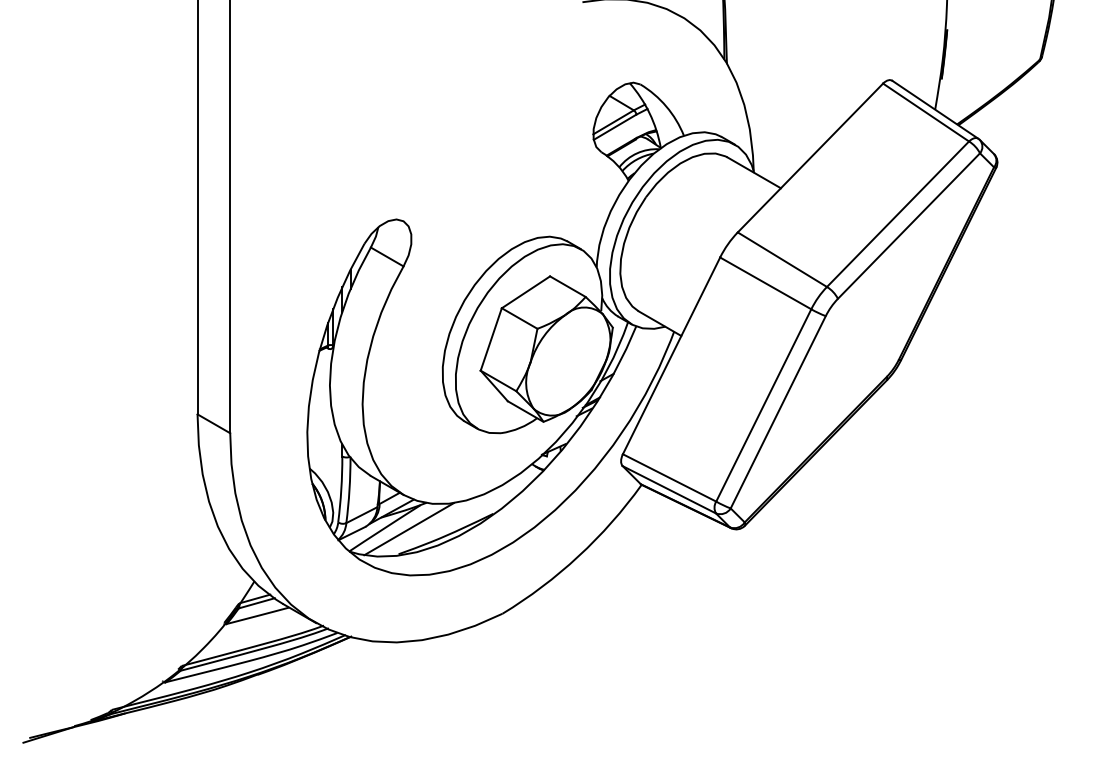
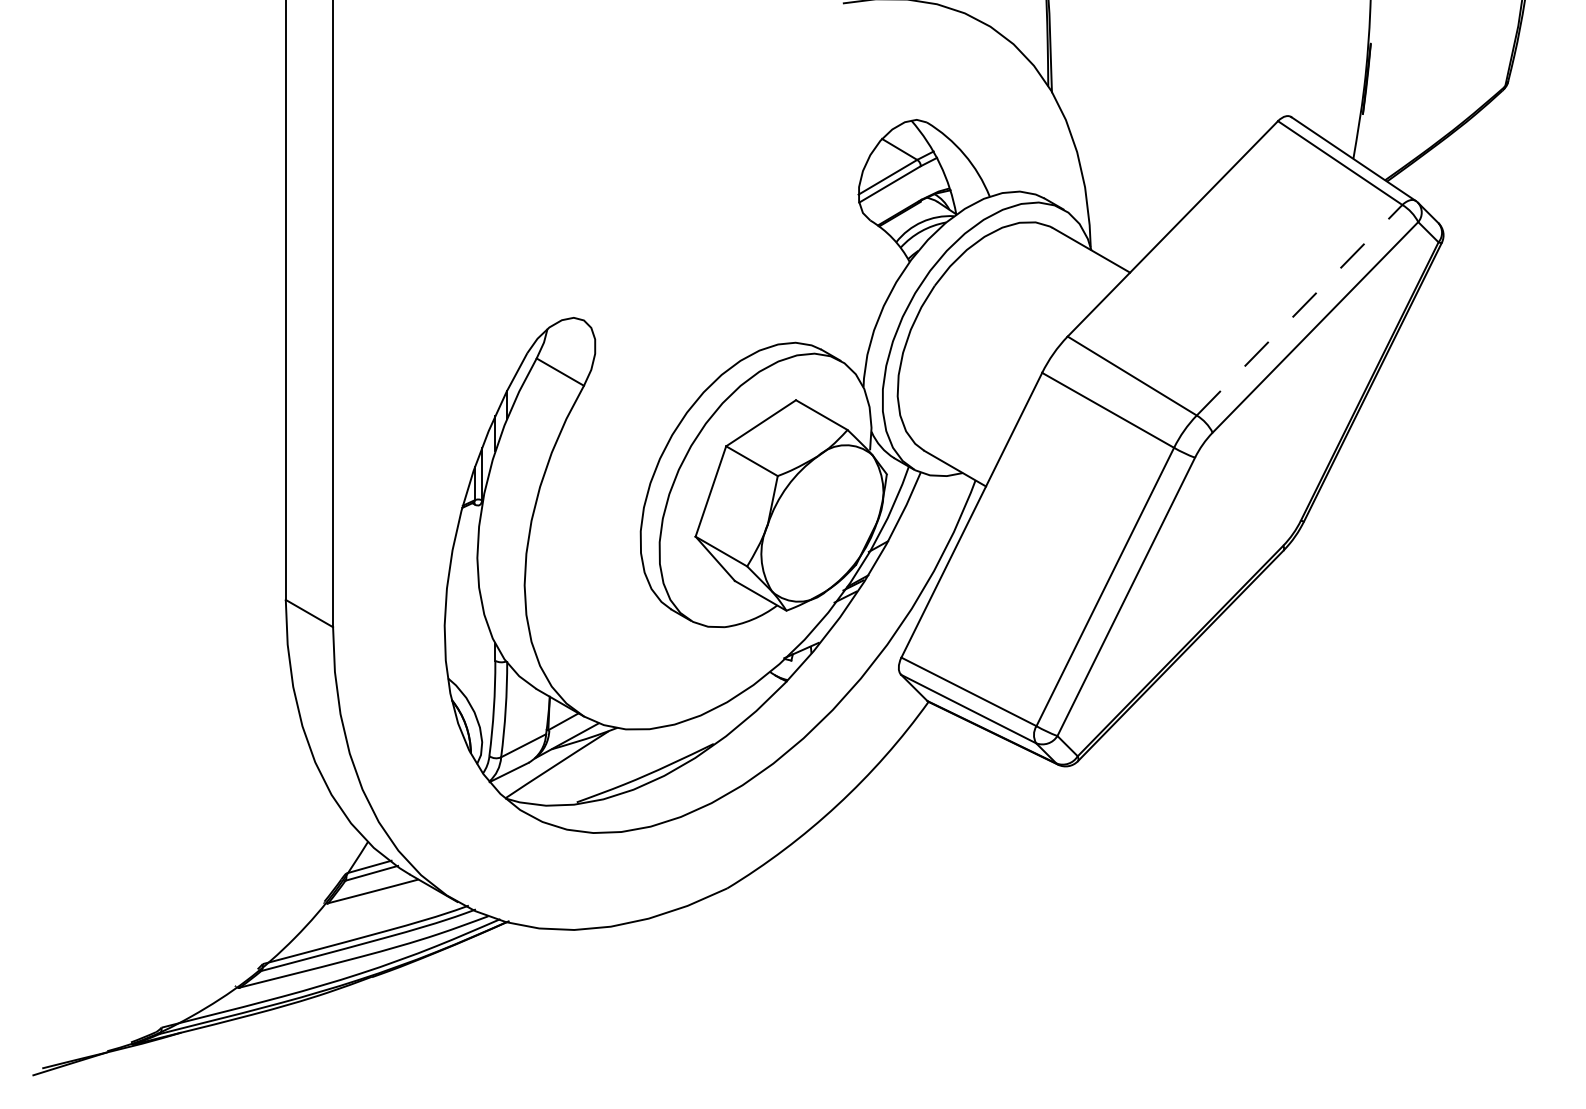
line: (898, 214) -> (1300, 310), solid -> dashed
line: (408, 529) -> (591, 766), removed

